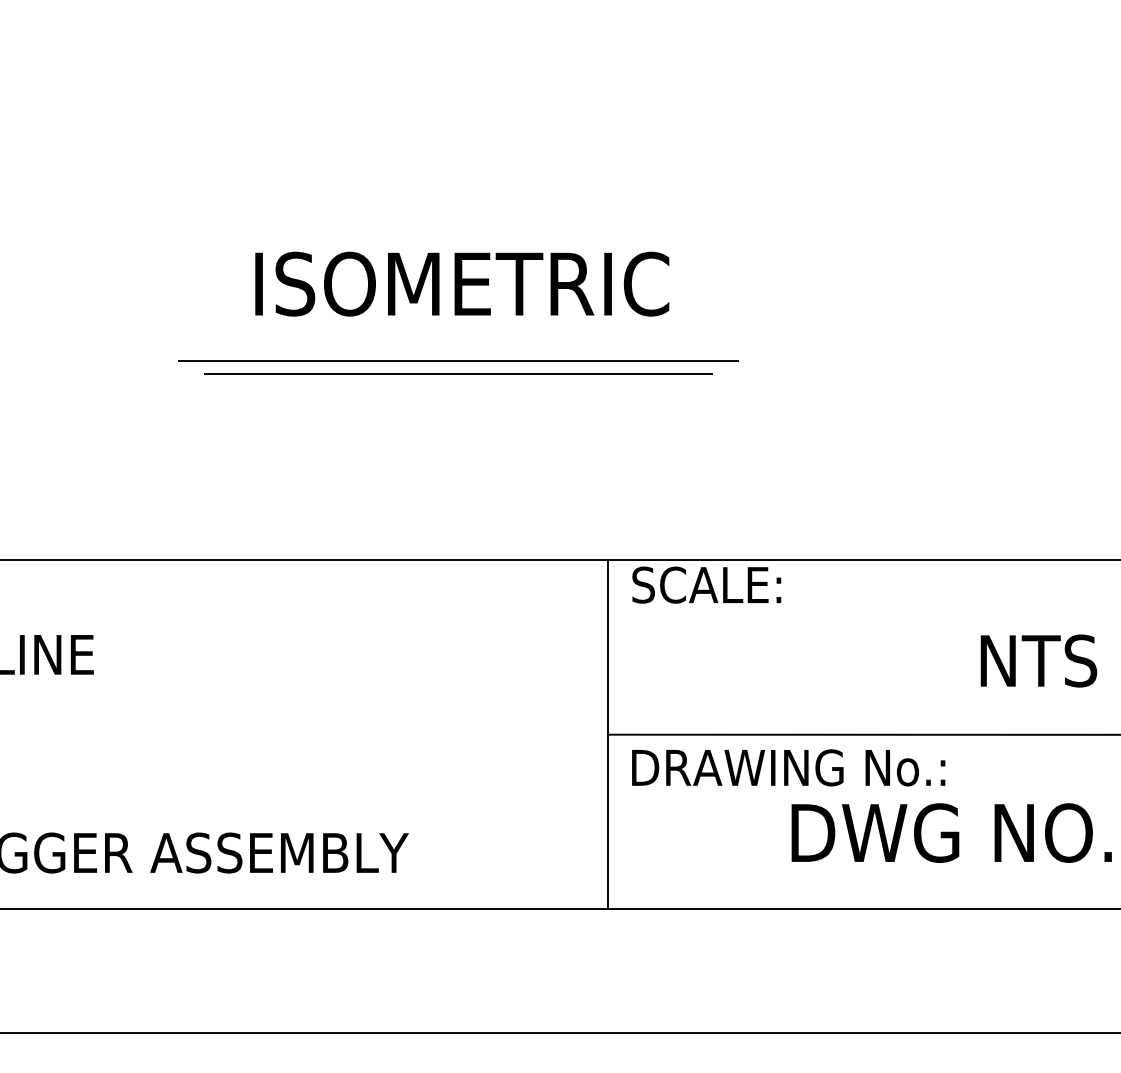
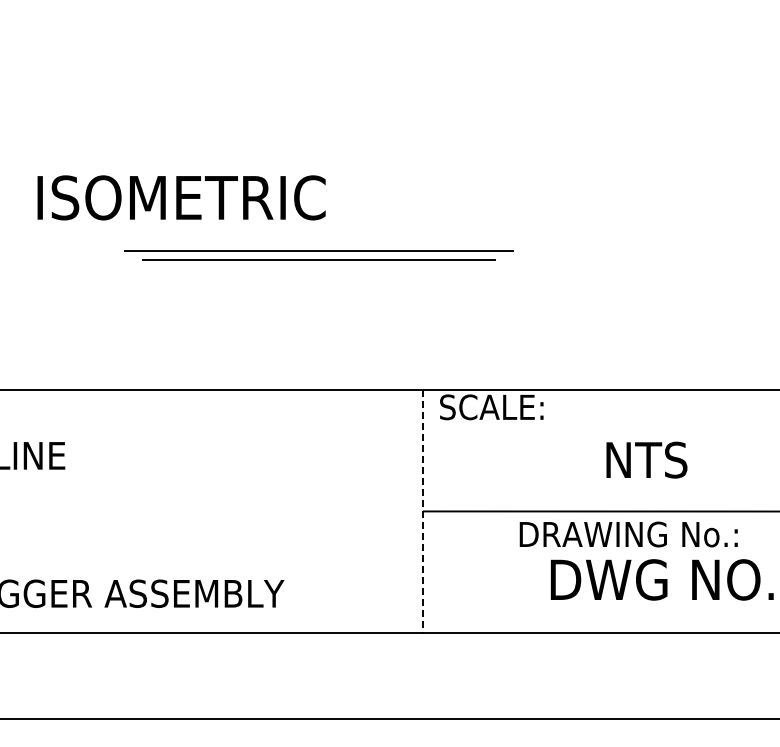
text: (462, 283) -> (181, 197), moved
text: (1038, 660) -> (646, 459), moved
line: (607, 734) -> (422, 511), solid -> dashed
text: (788, 767) -> (628, 534), moved

